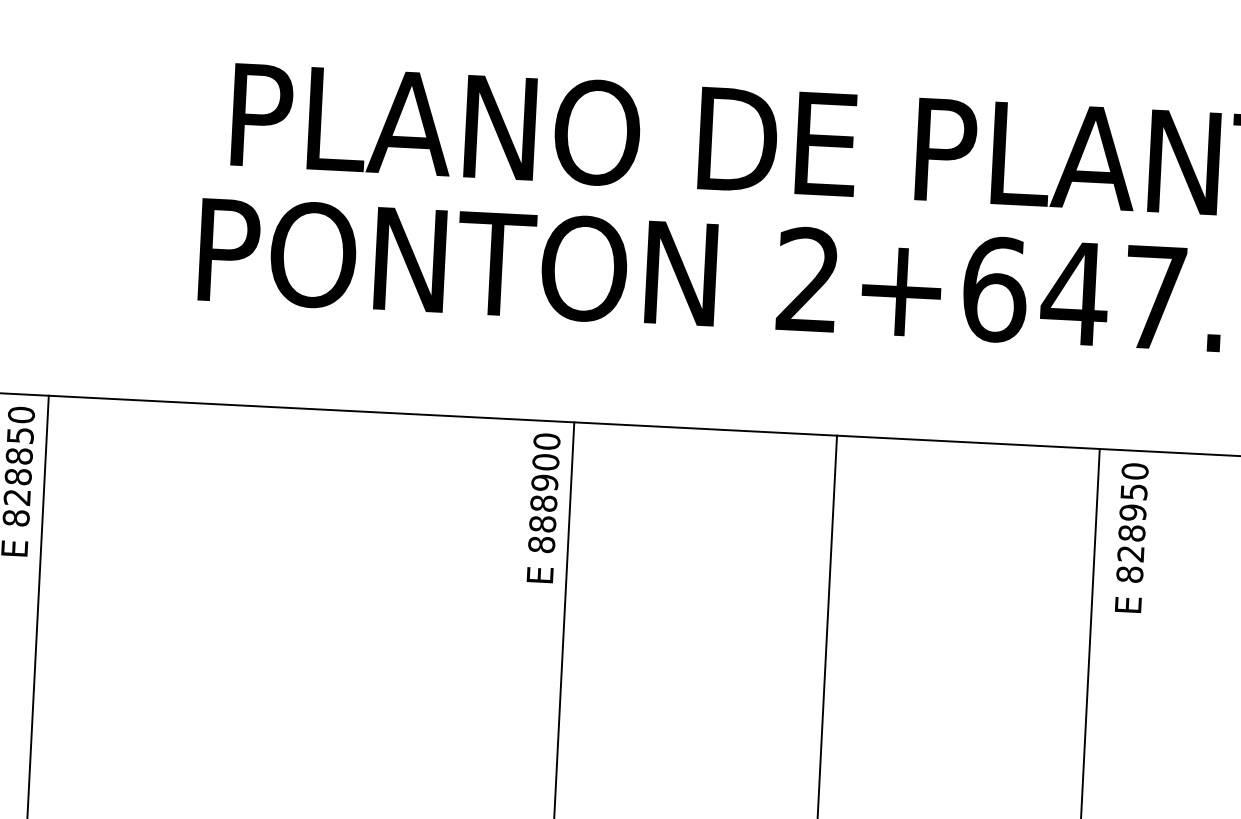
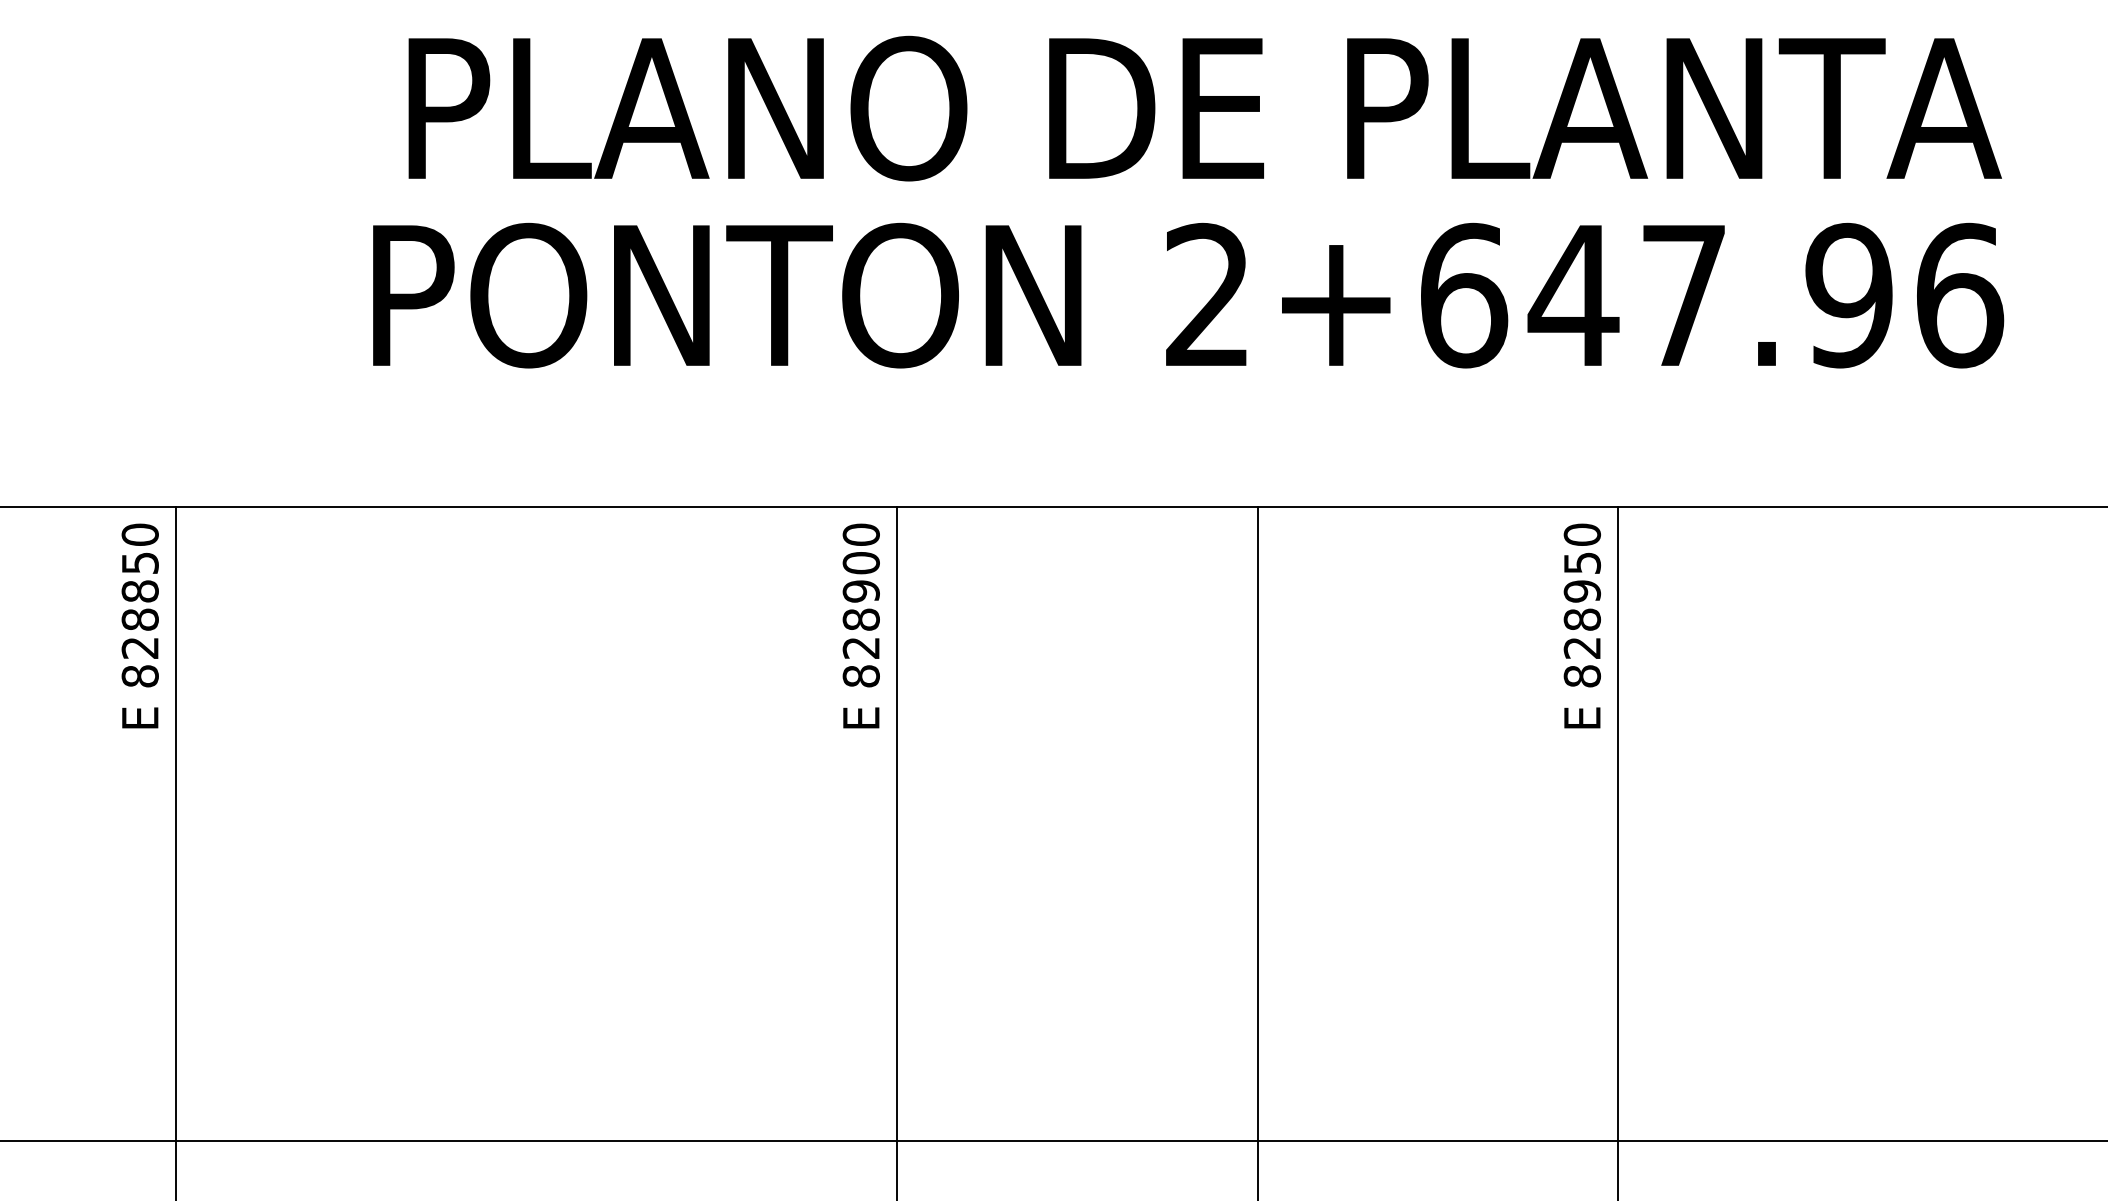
text: (542, 524) -> (860, 648), 888900 -> 828900
text: (1131, 537) -> (1581, 625), moved

